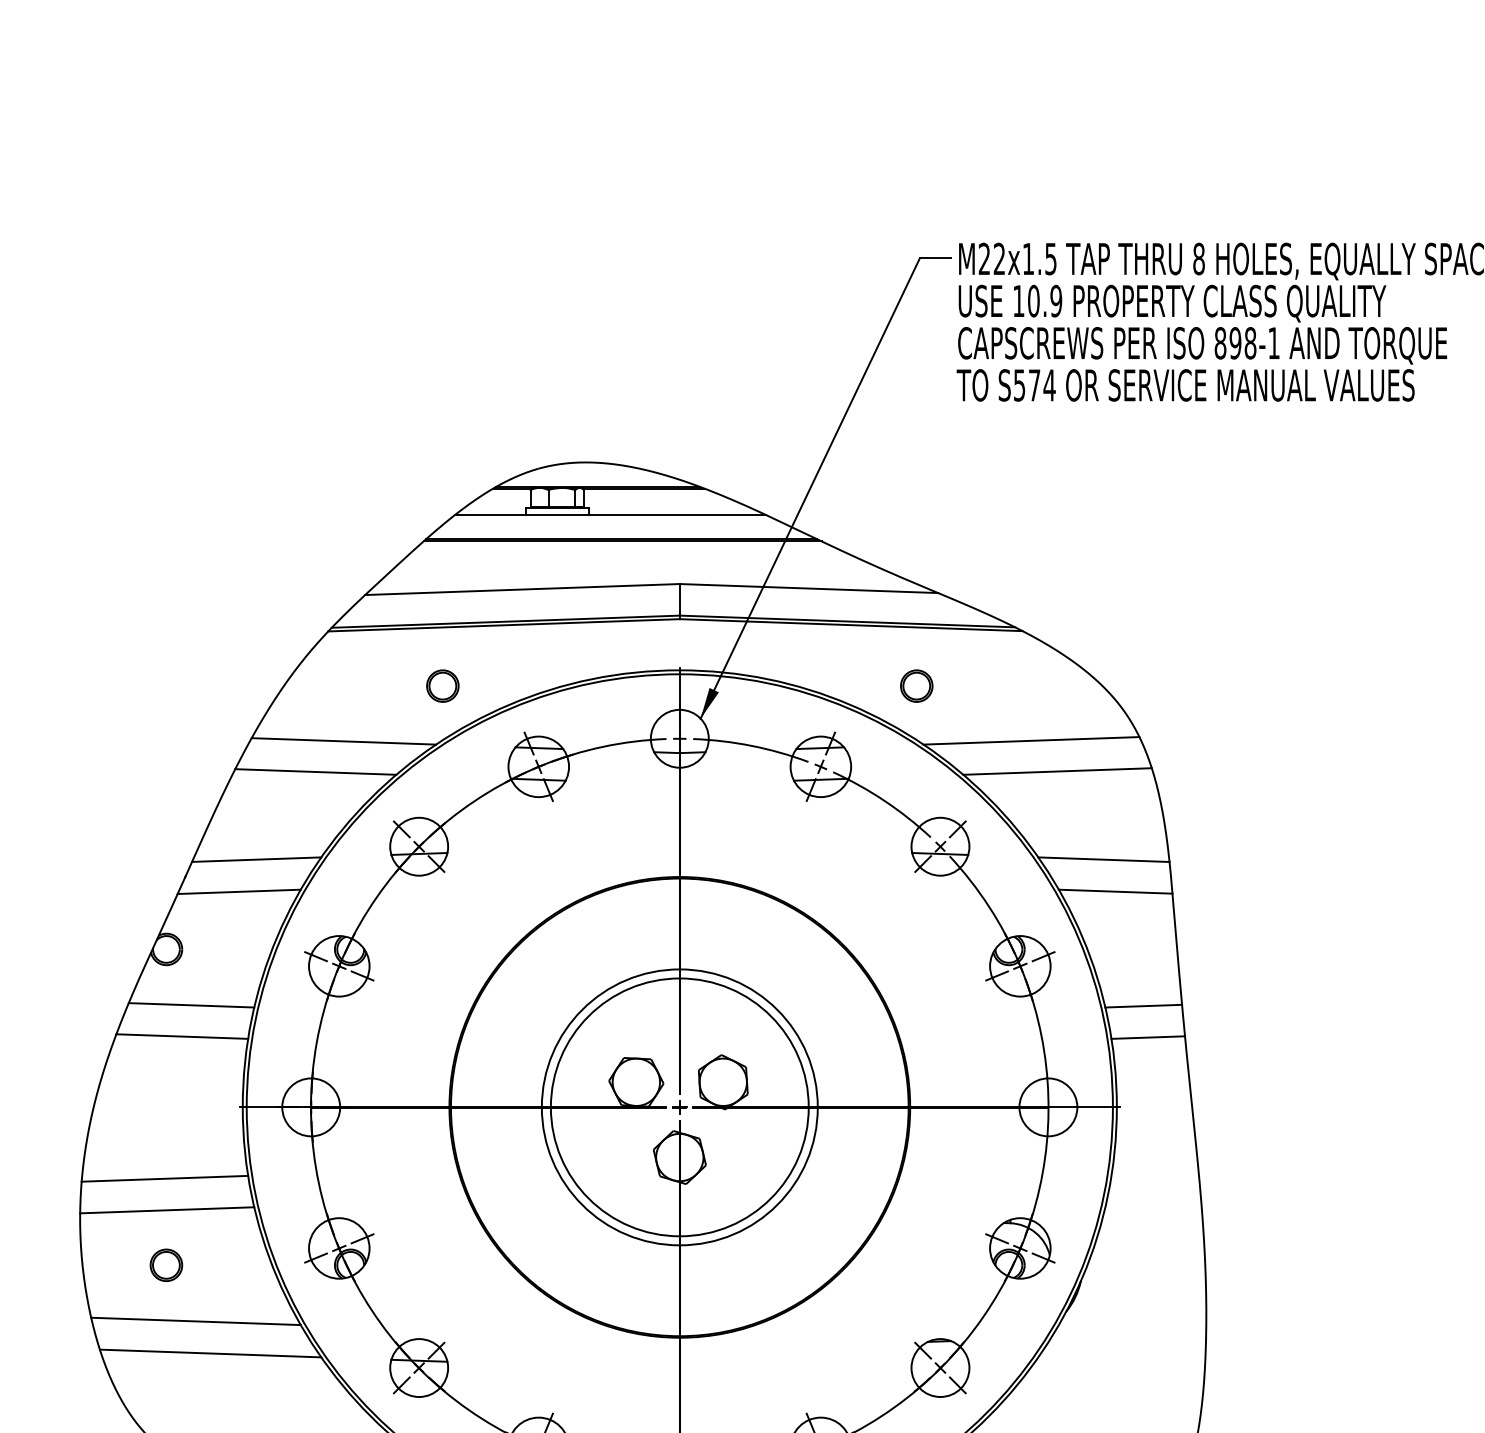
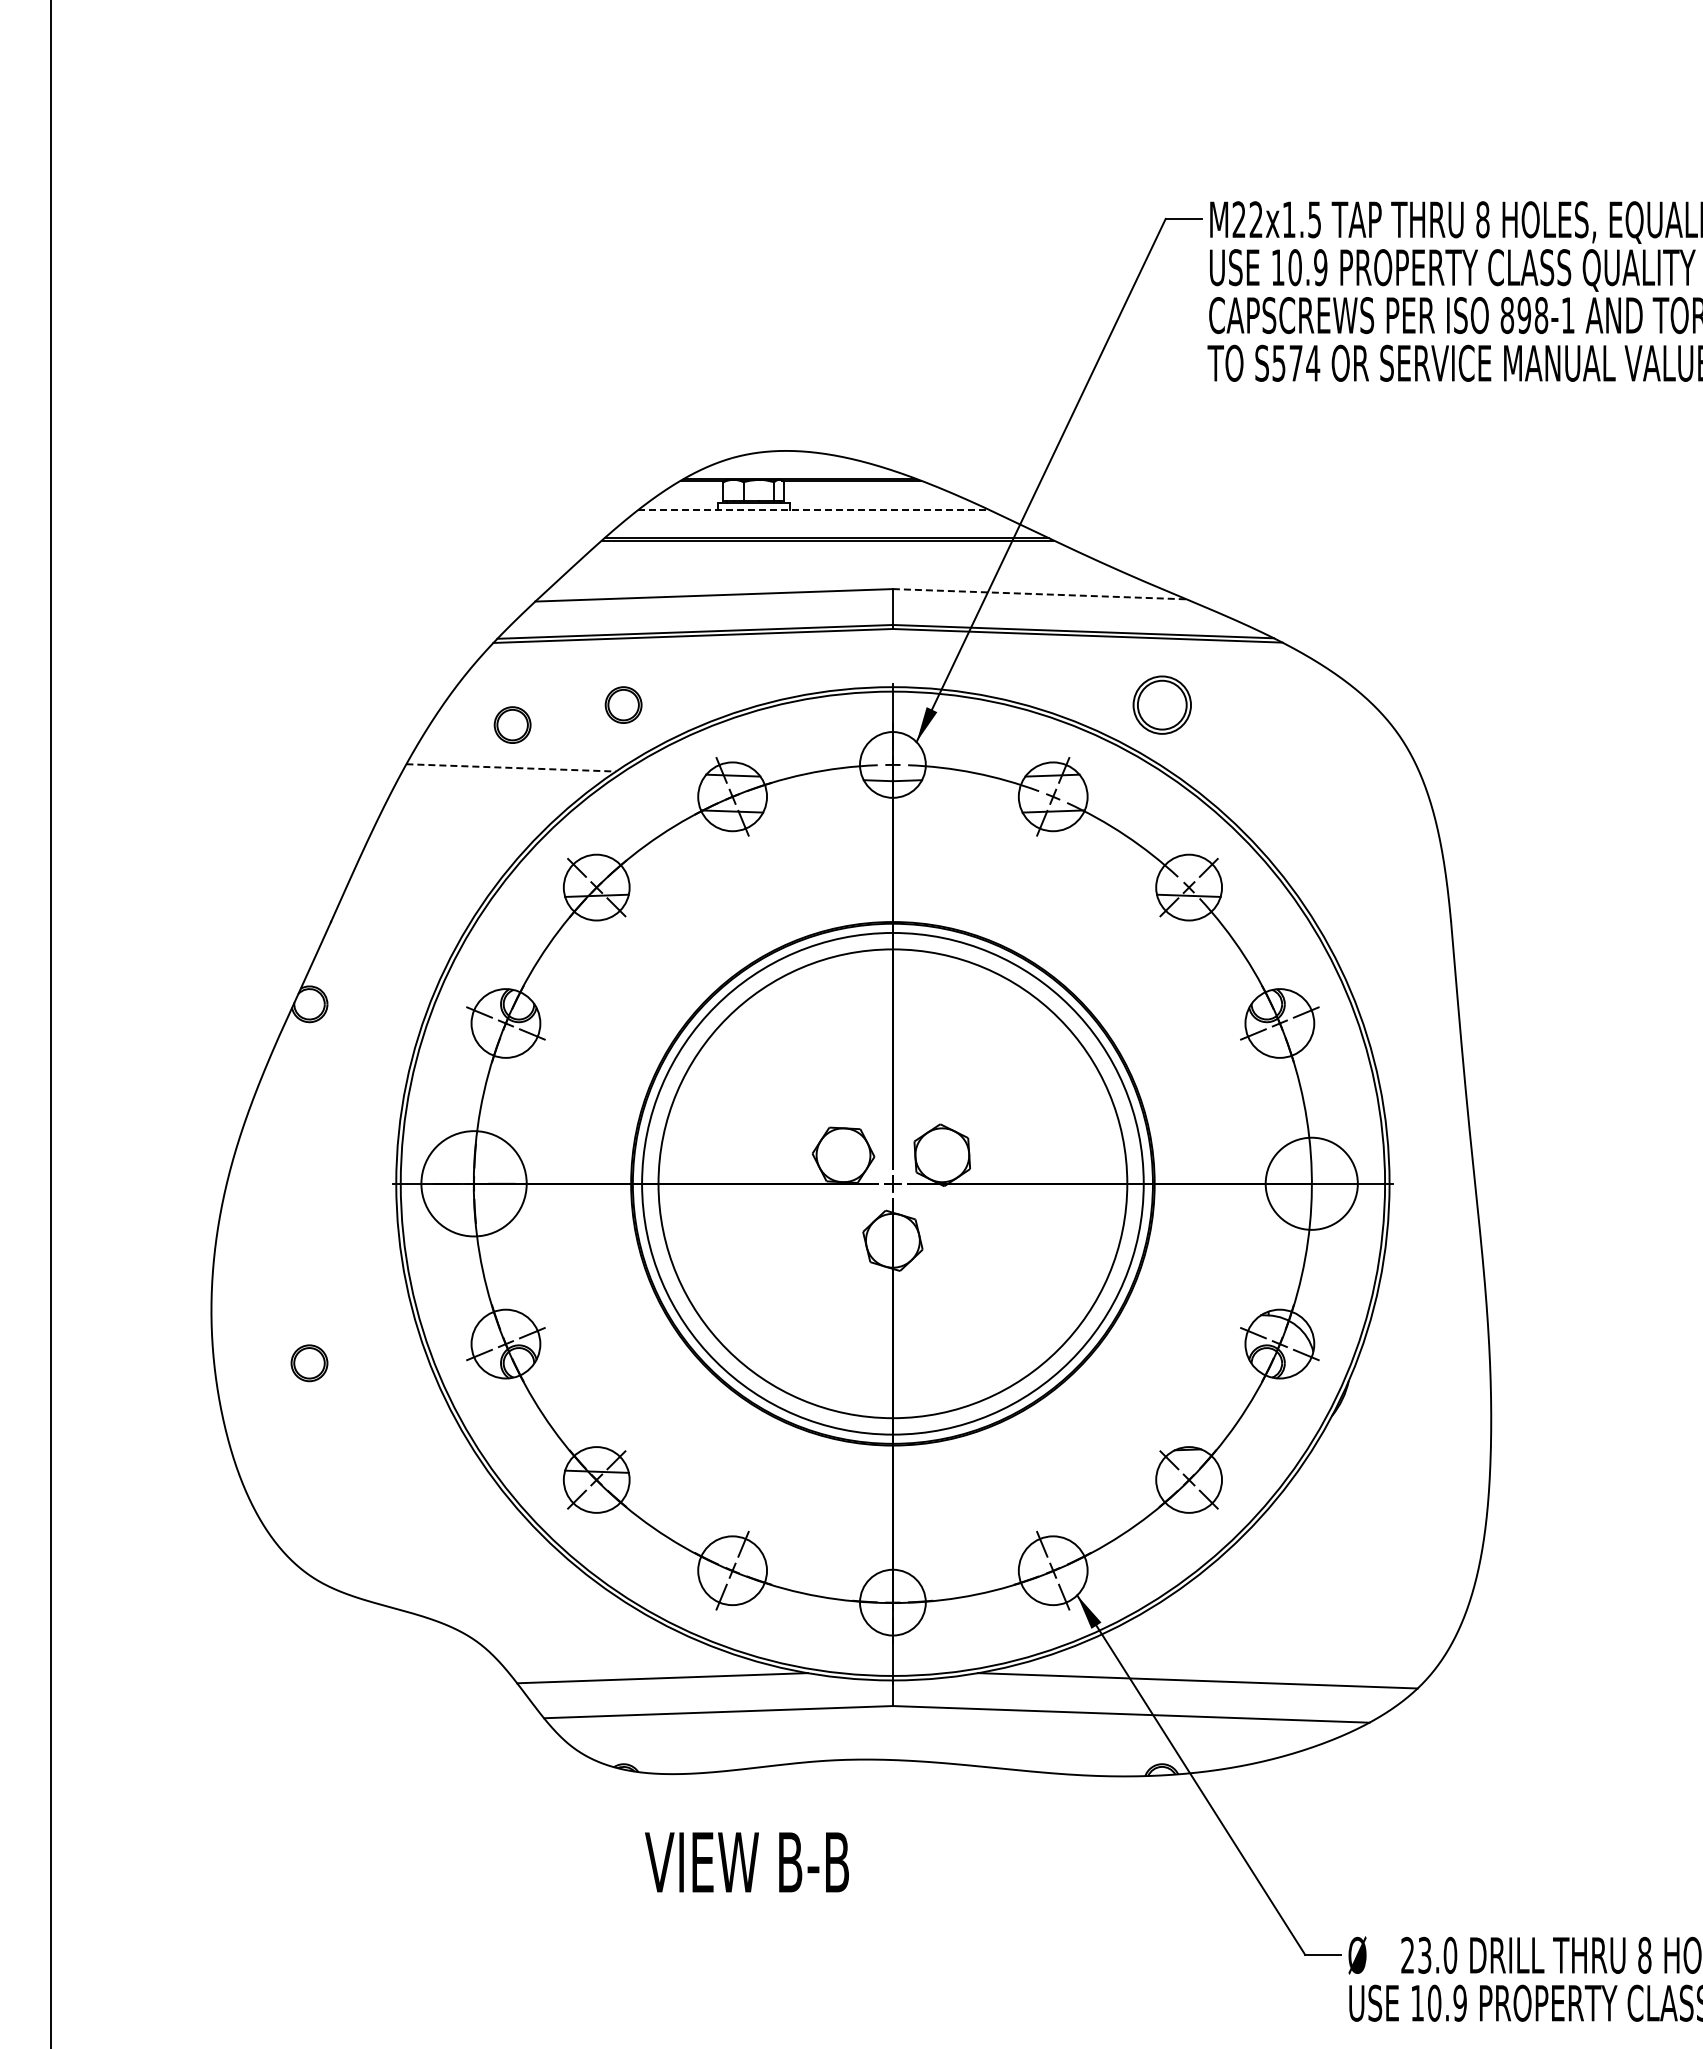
line: (610, 514) -> (814, 510), solid -> dashed
line: (808, 588) -> (1039, 594), solid -> dashed
part: (916, 685) -> (1161, 704), size x1.6
part: (345, 703) -> (512, 724), added
line: (1031, 740) -> (1292, 766), removed
line: (344, 741) -> (511, 767), solid -> dashed
line: (1057, 770) -> (1322, 801), removed
line: (315, 771) -> (478, 802), removed
line: (256, 858) -> (411, 901), removed
line: (1103, 858) -> (1374, 901), removed
line: (239, 891) -> (392, 938), removed
line: (1115, 891) -> (1387, 938), removed
line: (191, 1005) -> (337, 1067), removed
line: (1143, 1005) -> (1419, 1068), removed
line: (182, 1035) -> (327, 1102), removed
line: (1147, 1037) -> (1424, 1104), removed
circle: (310, 1107) -> (473, 1183), size x1.6
circle: (679, 1107) -> (892, 1183), size x1.6
circle: (679, 1107) -> (892, 1183), size x1.6
circle: (1048, 1107) -> (1311, 1183), size x1.4
line: (164, 1178) -> (307, 1264), removed
line: (167, 1210) -> (310, 1300), removed
line: (196, 1320) -> (343, 1426), removed
line: (210, 1353) -> (359, 1463), removed

